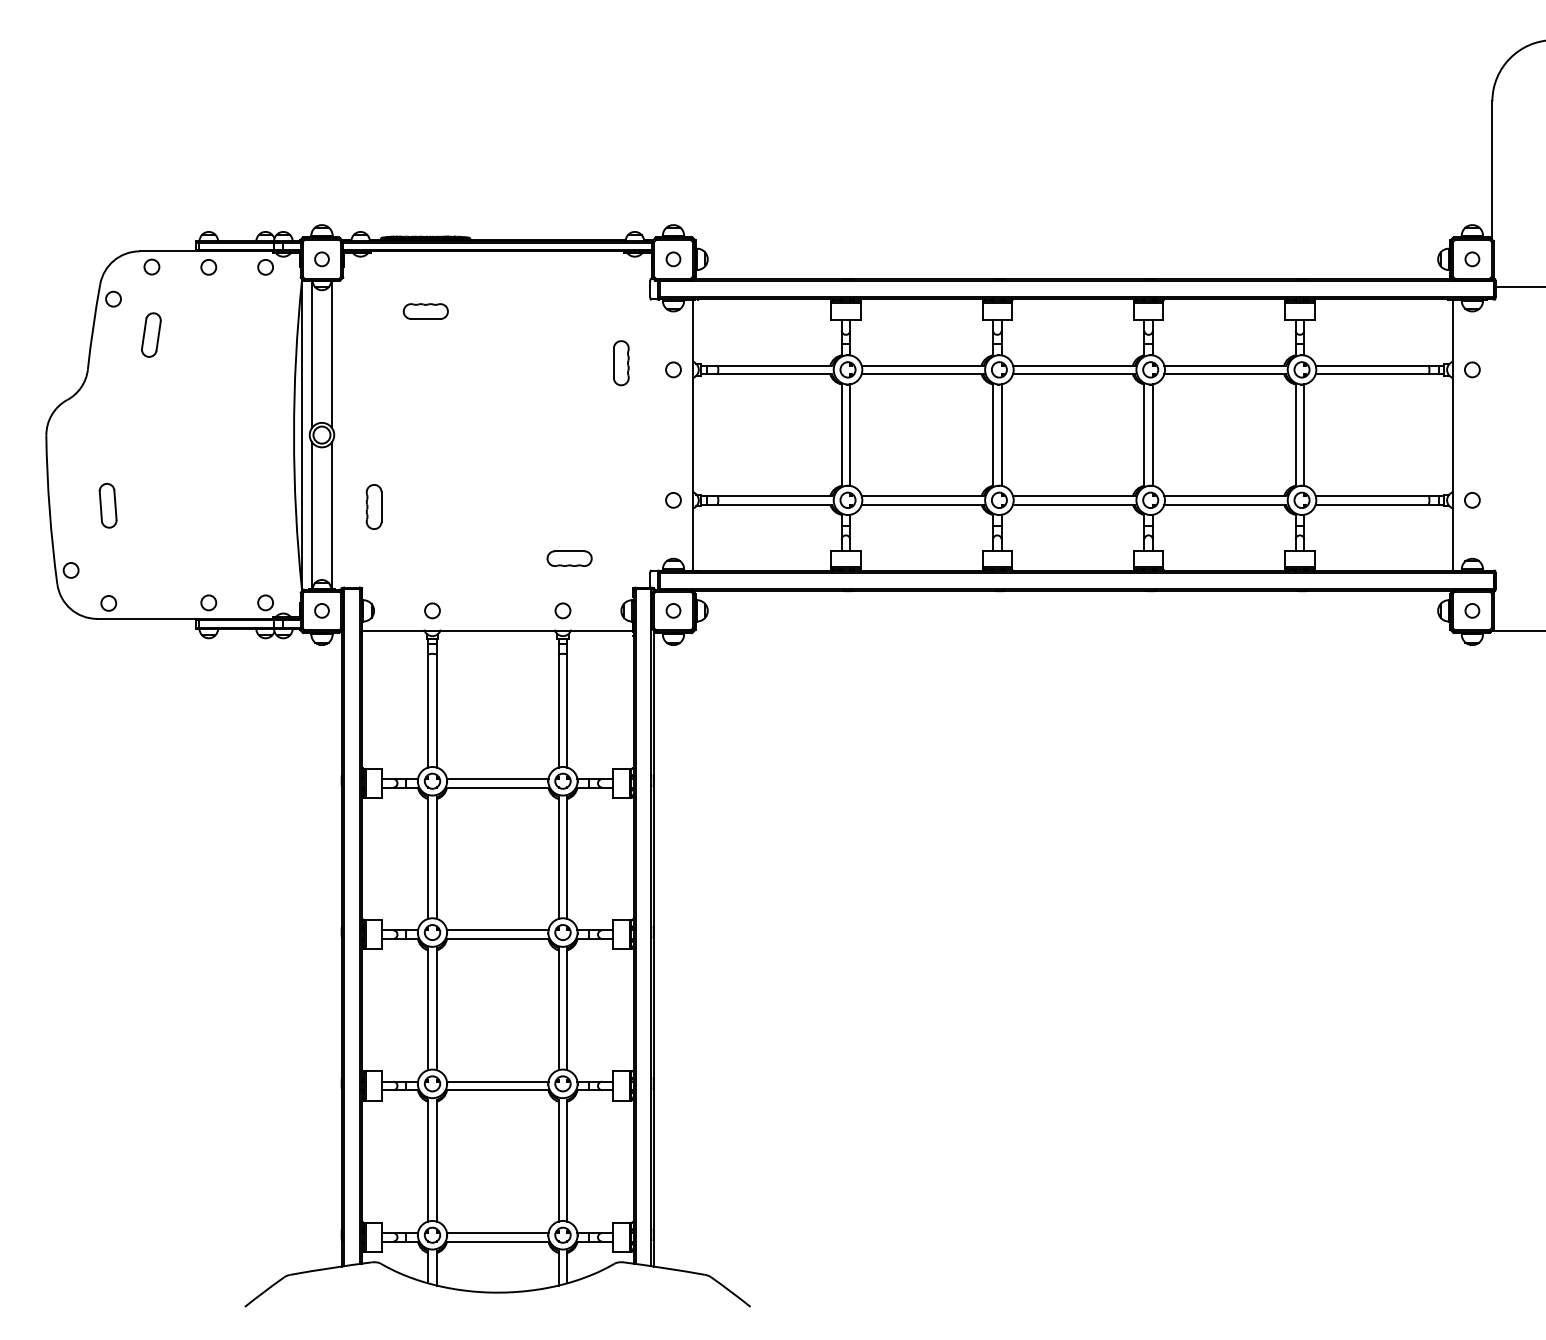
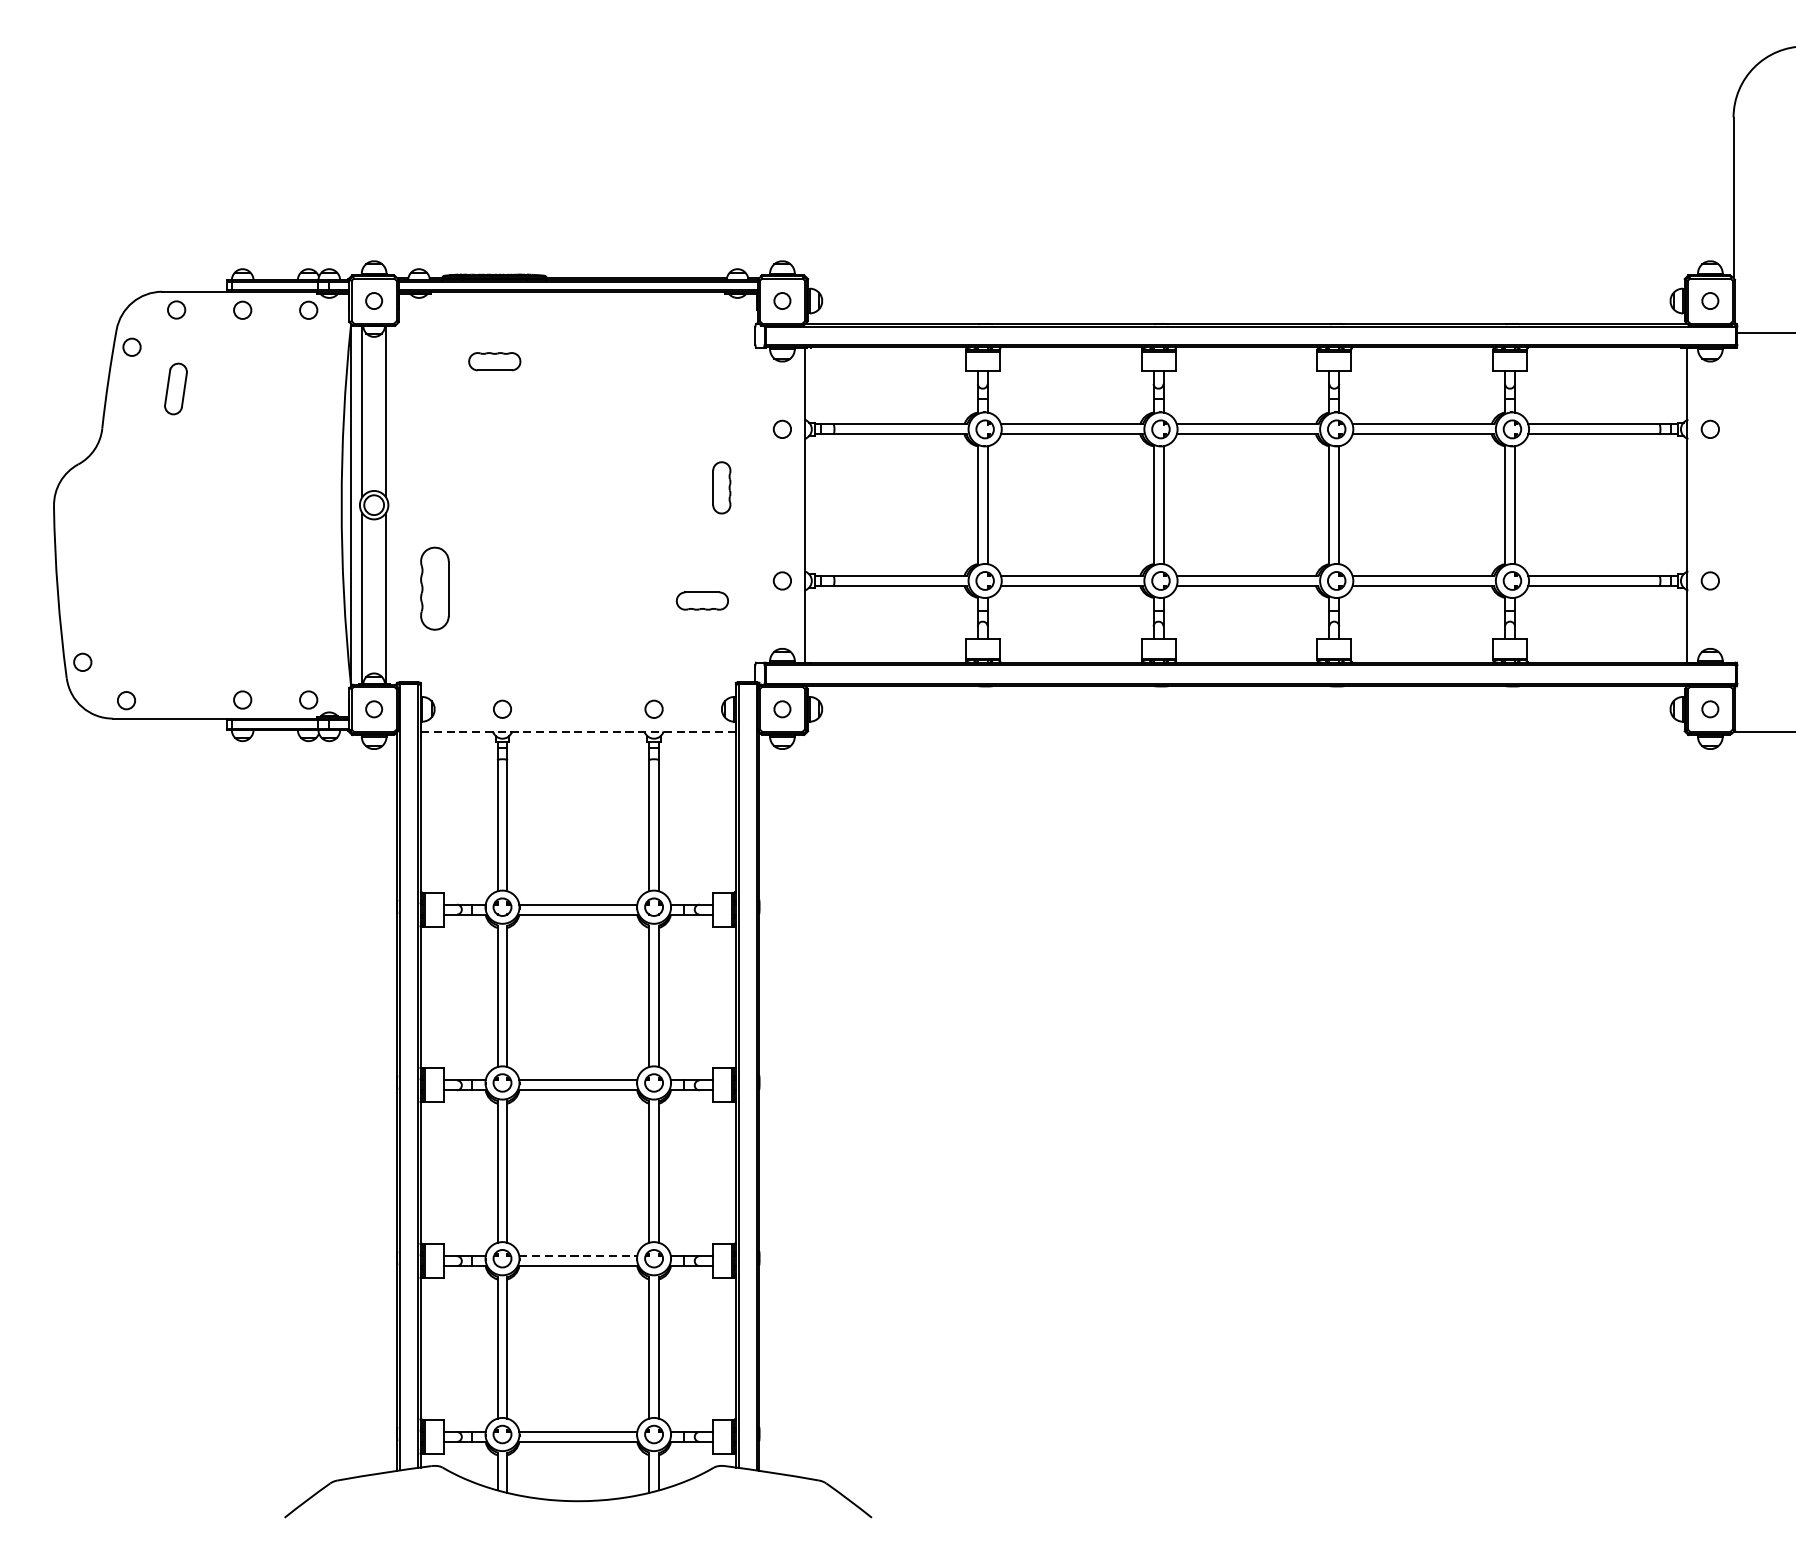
part: (621, 363) -> (722, 488), moved
part: (107, 505) -> (125, 586), removed
part: (373, 506) -> (433, 588), size x1.6
part: (569, 558) -> (702, 600), moved
line: (497, 630) -> (578, 732), solid -> dashed
line: (497, 1081) -> (578, 1255), solid -> dashed

